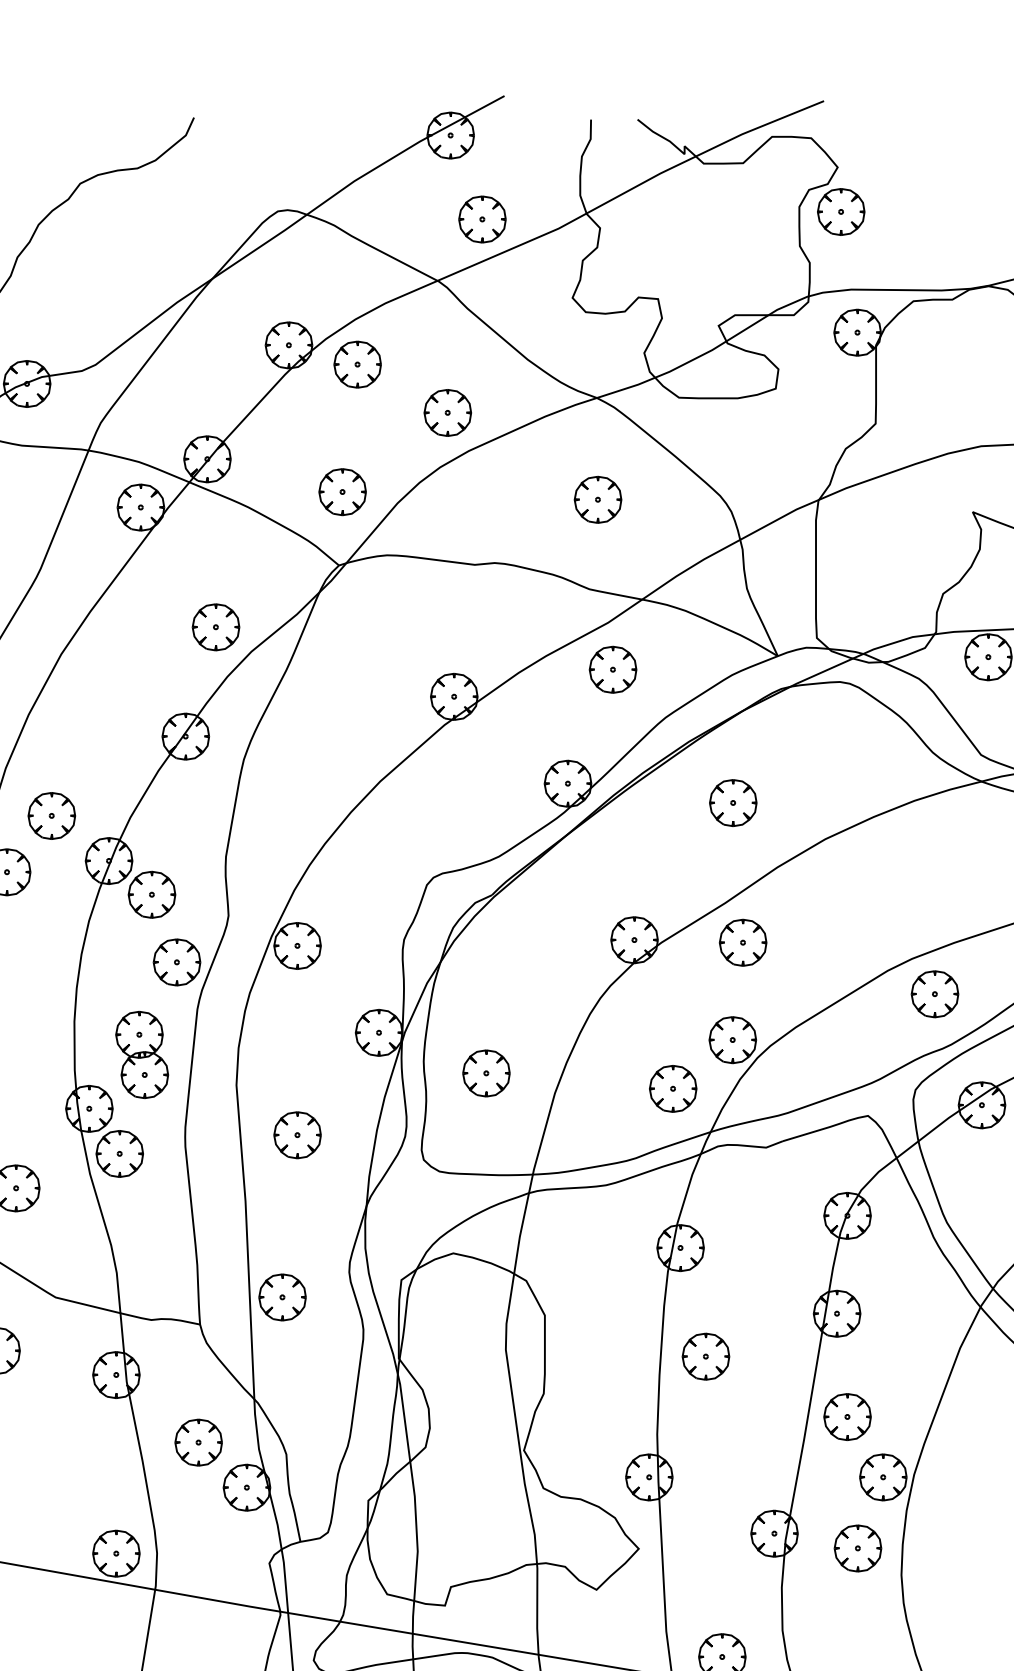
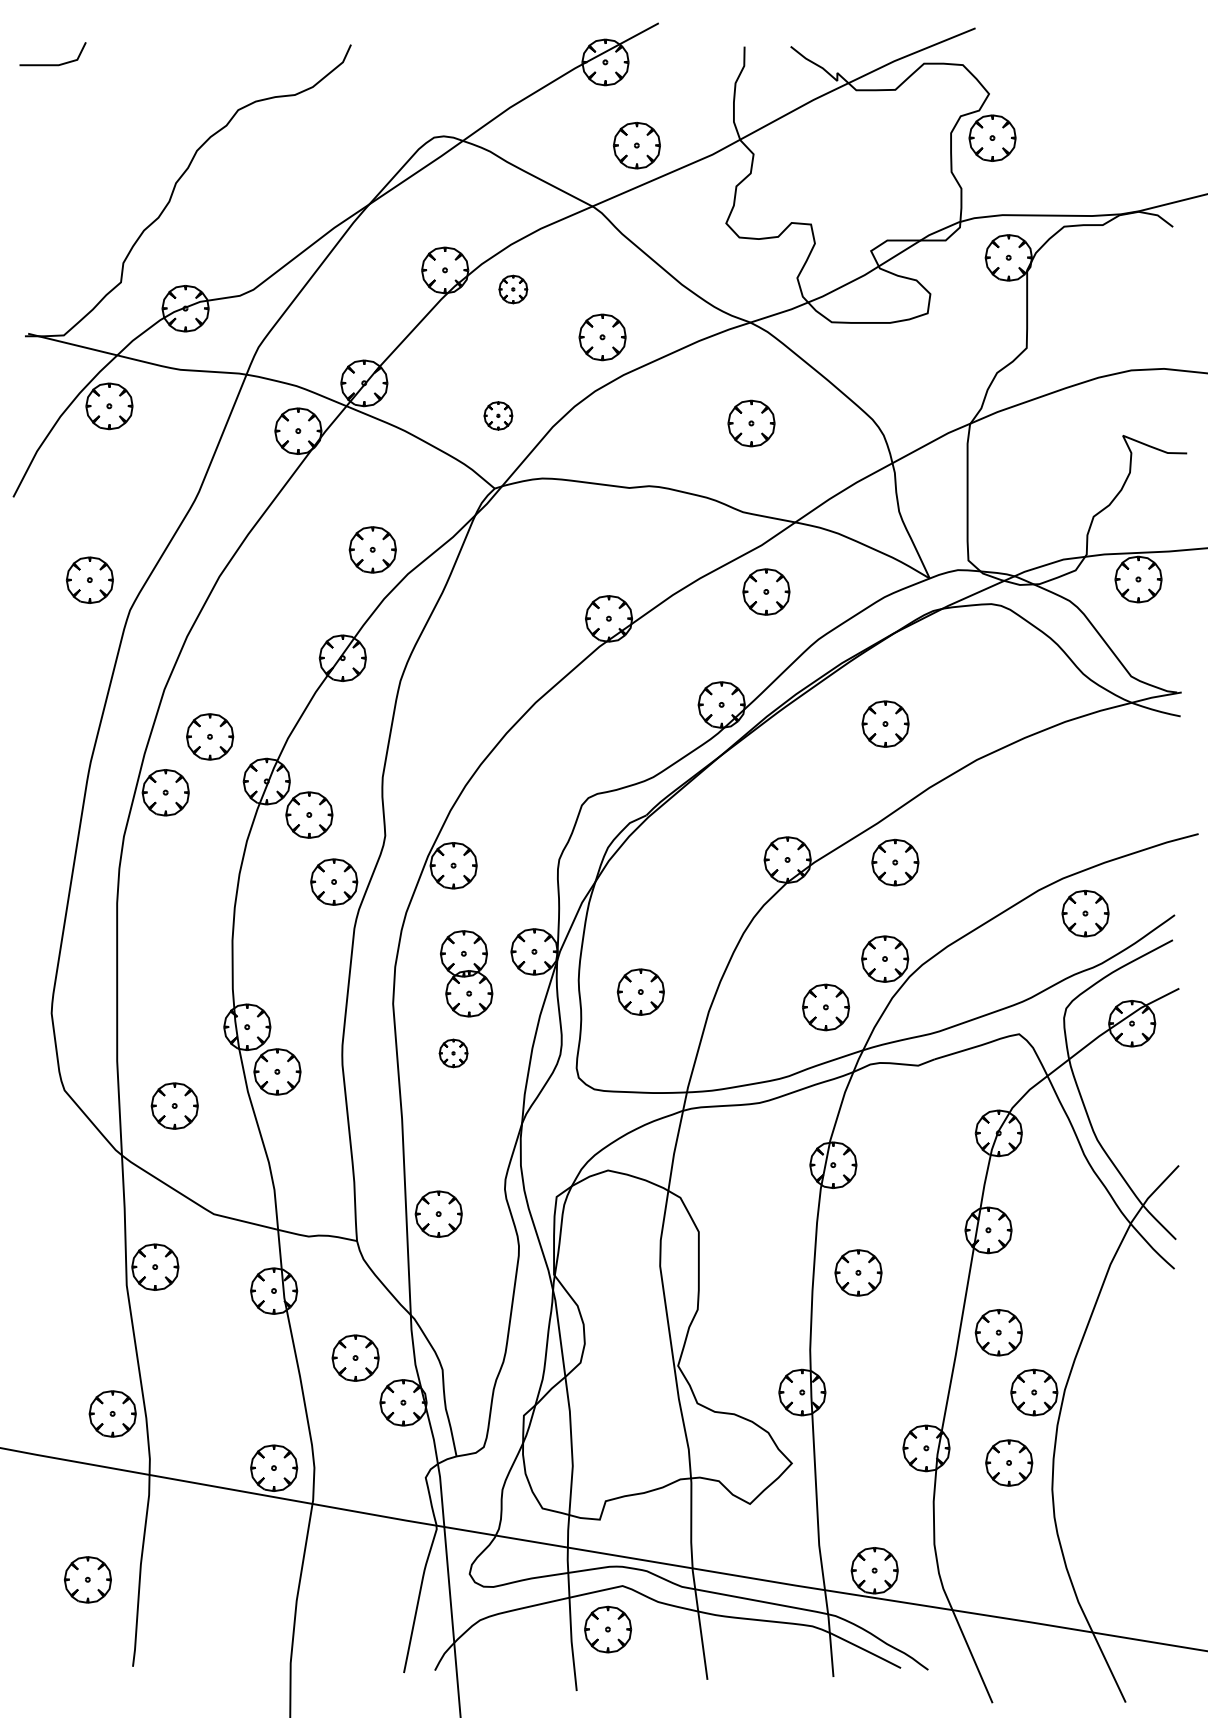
part: (357, 364) -> (513, 289), size x0.6
part: (342, 491) -> (498, 415), size x0.6
part: (142, 1054) -> (466, 973), moved
part: (297, 1135) -> (453, 1053), size x0.6

